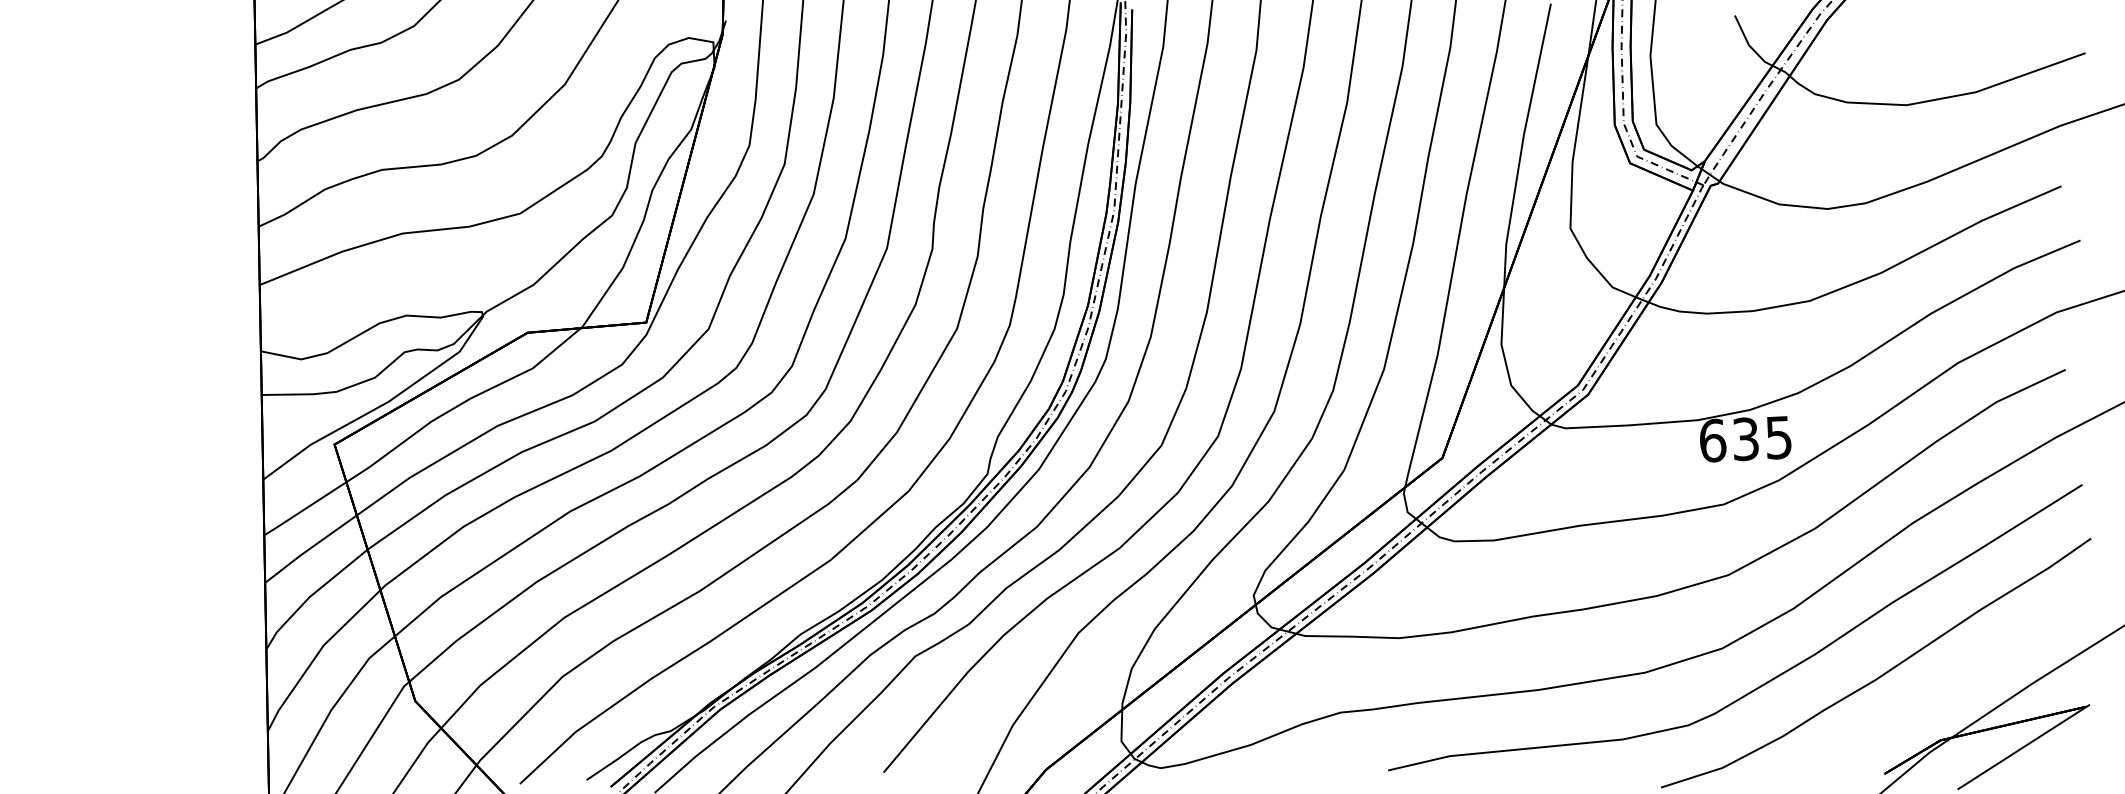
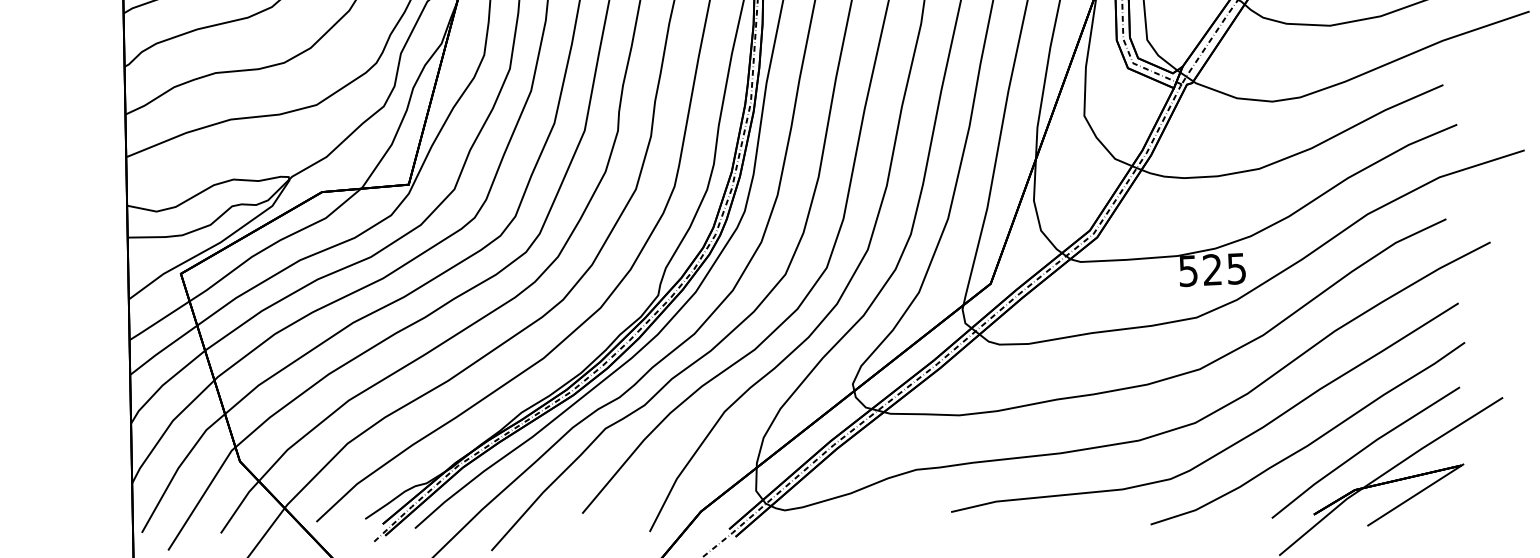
text: (1729, 439) -> (1200, 270), 635 -> 525
line: (1952, 685) -> (1363, 449), added

